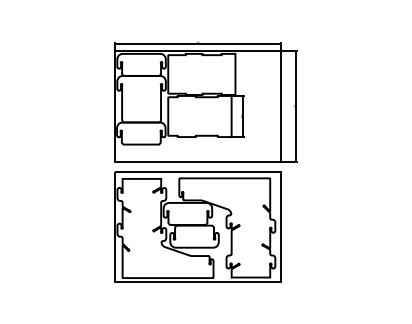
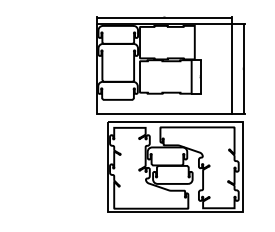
part: (197, 226) -> (175, 166), moved

